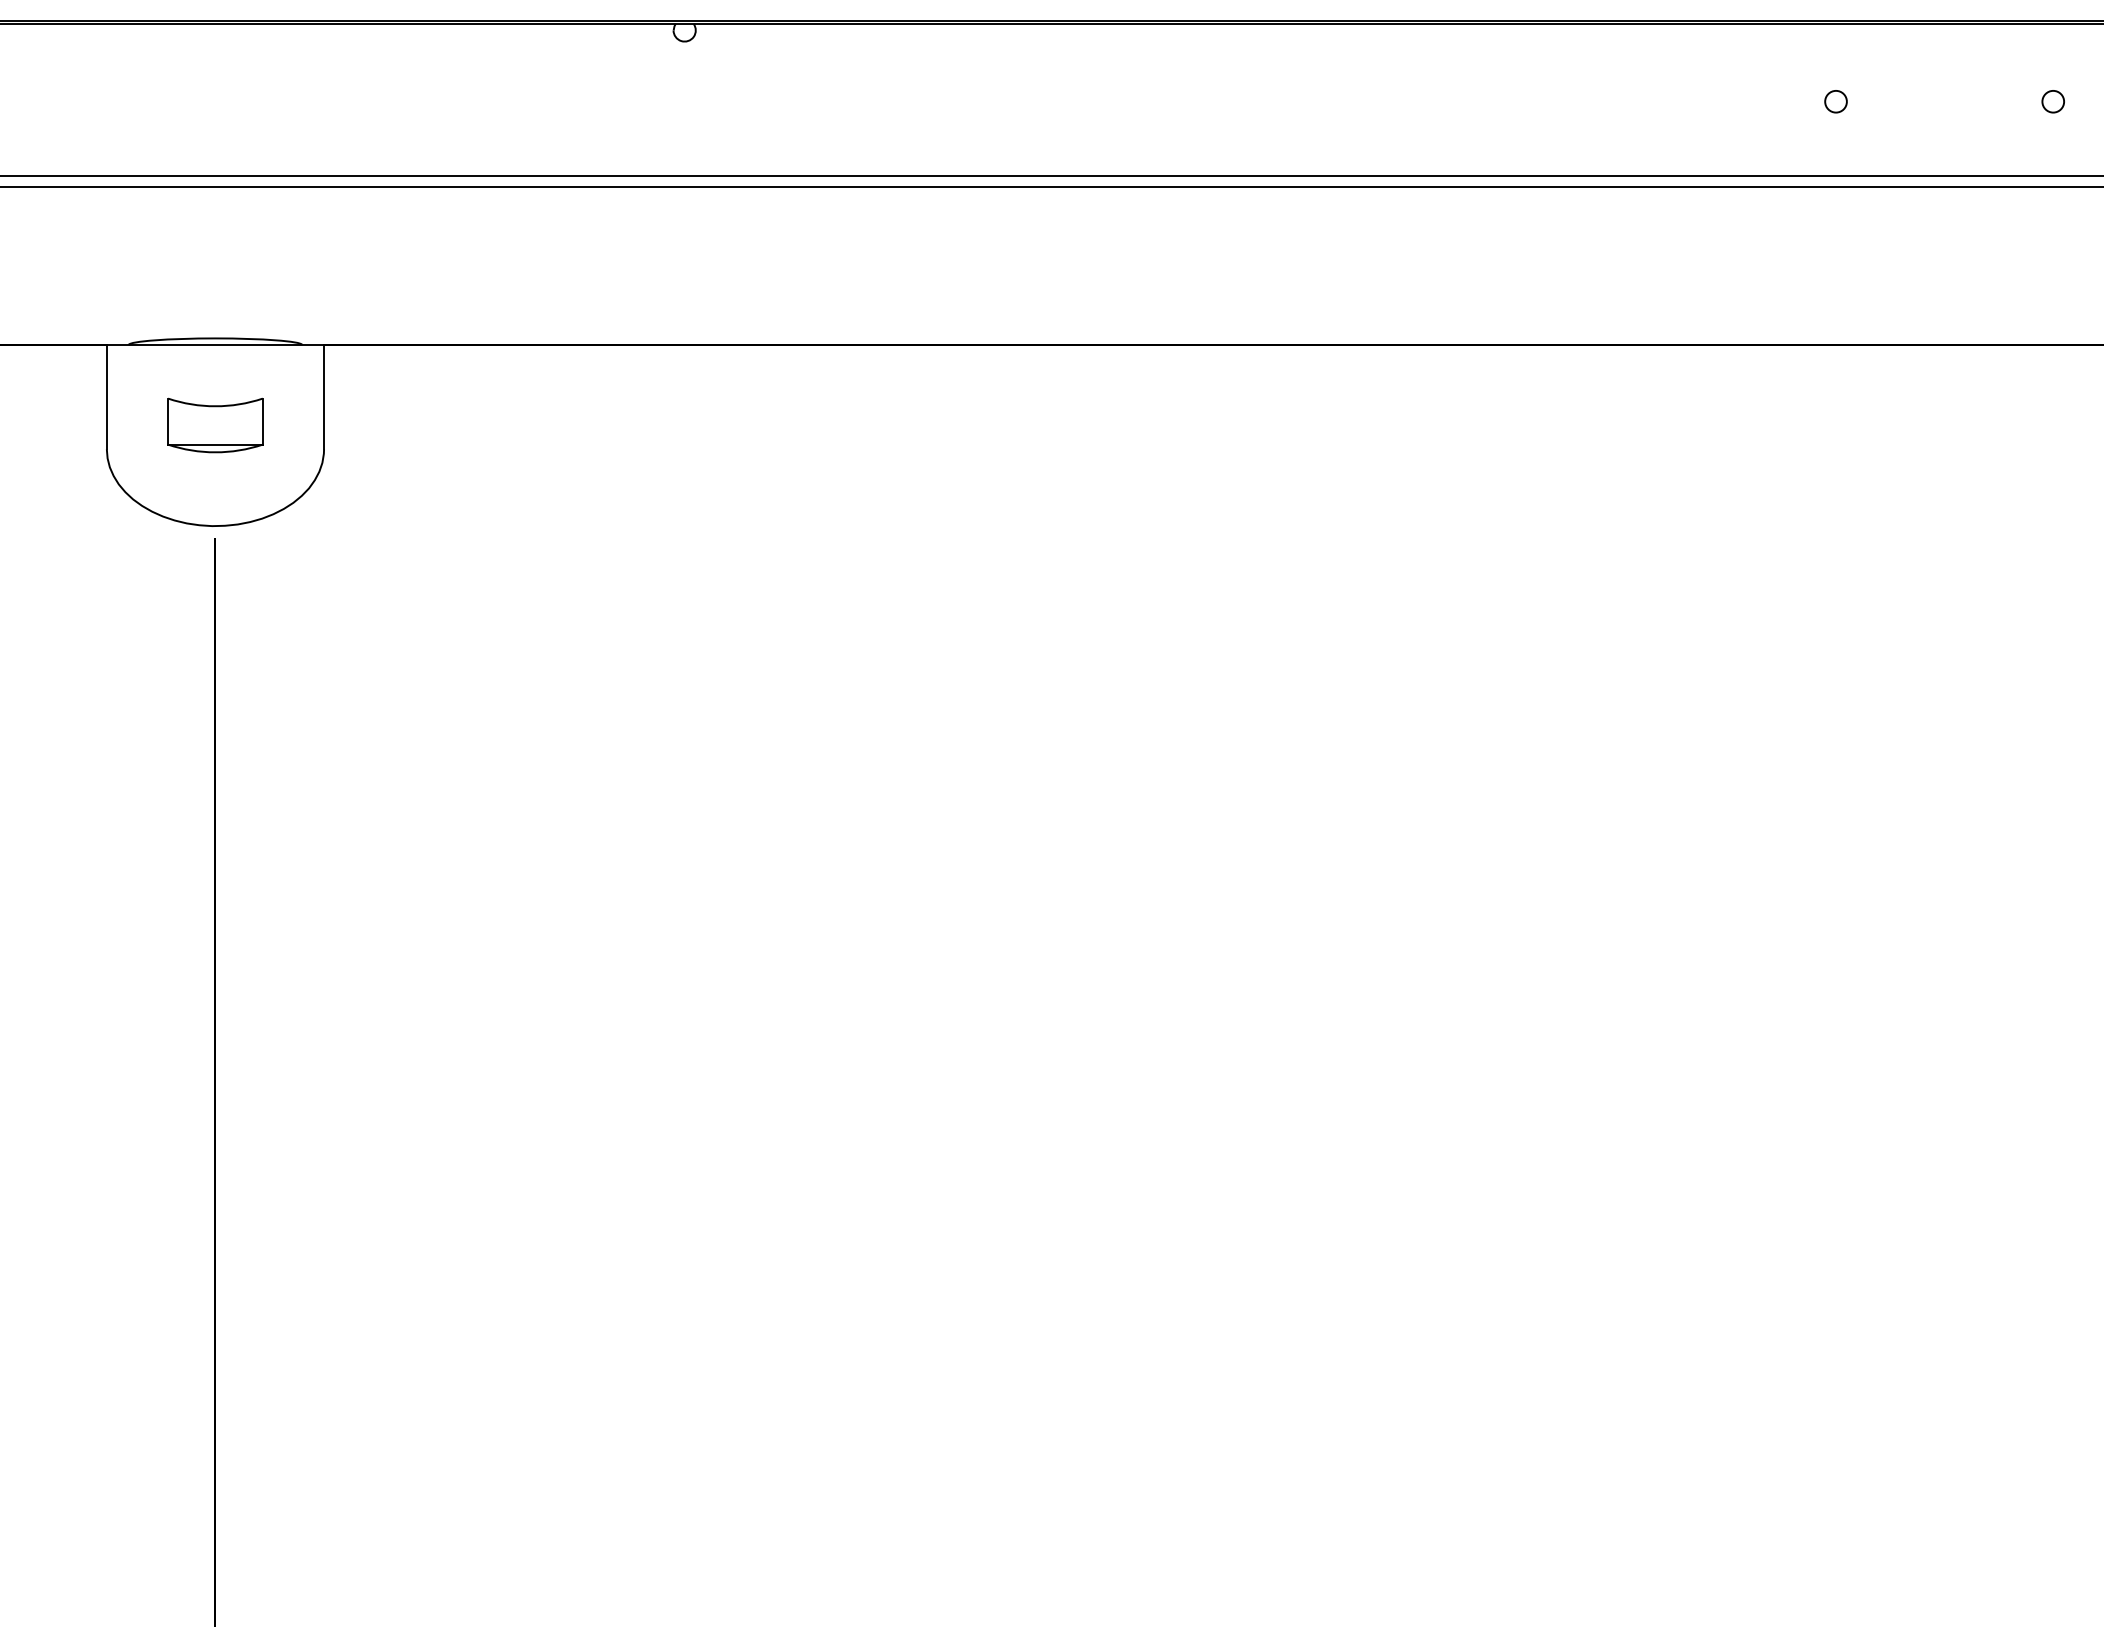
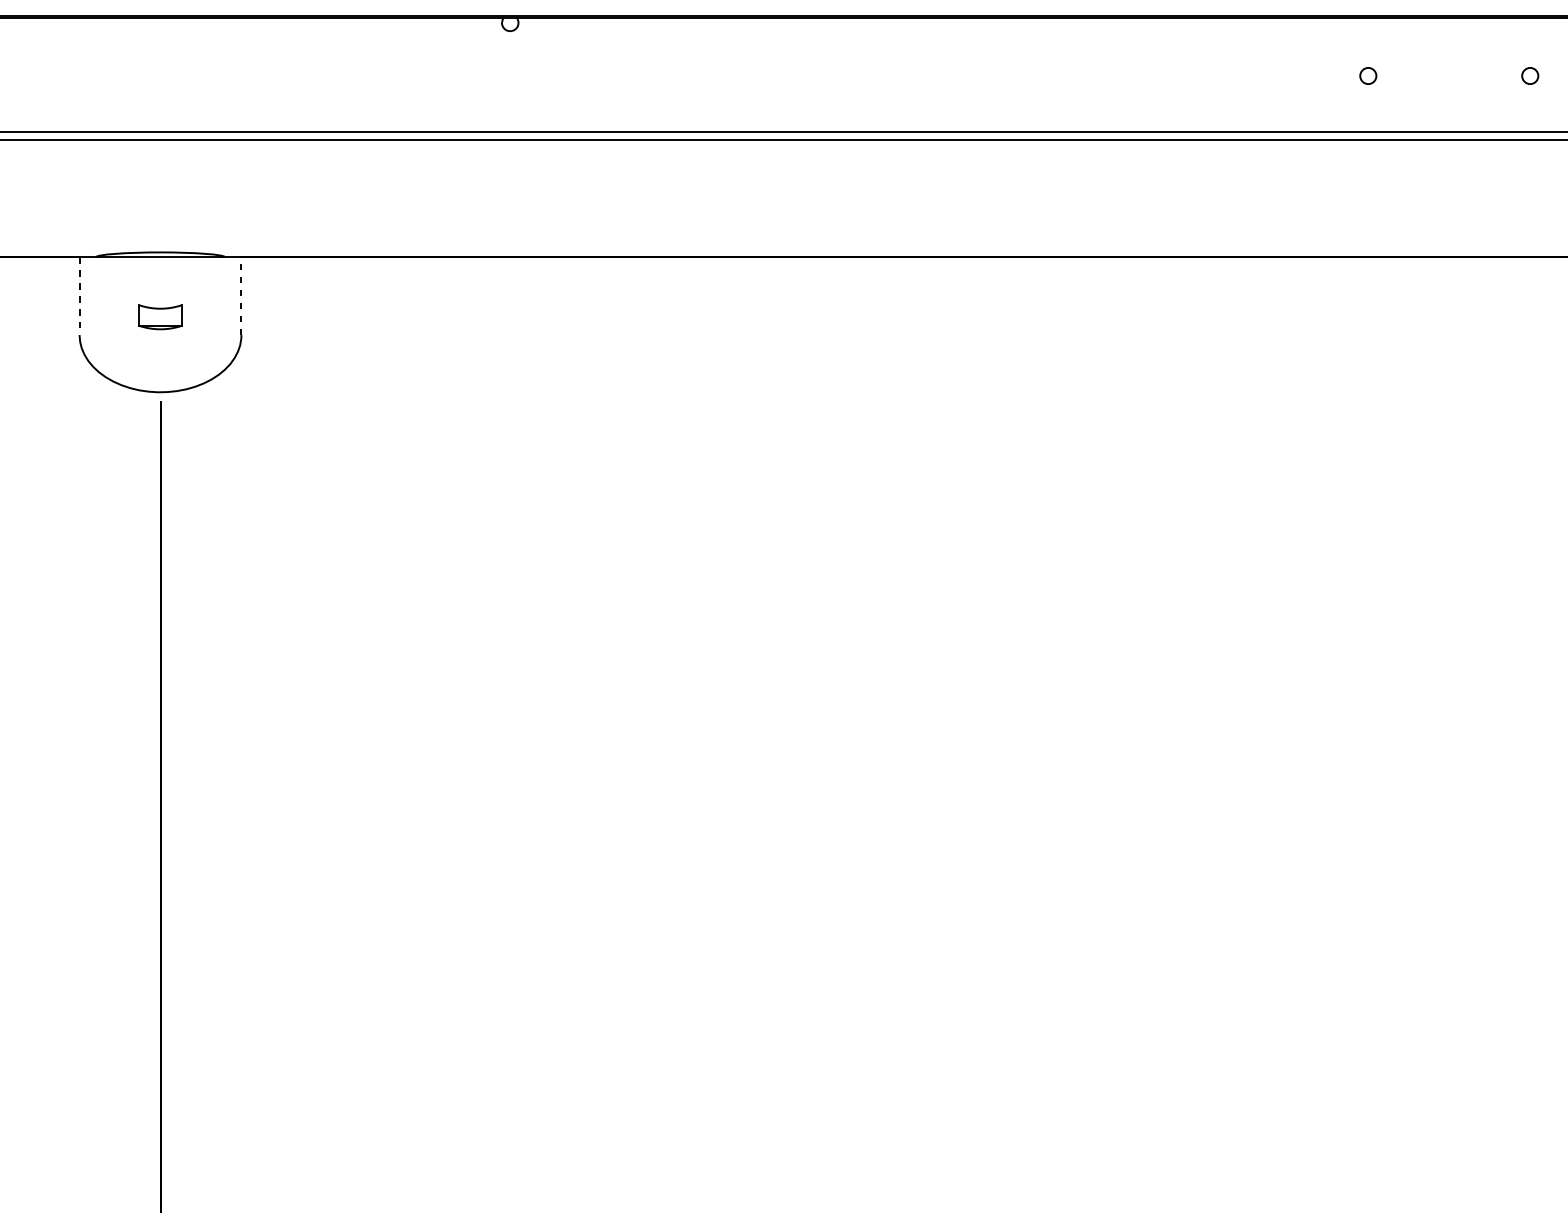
line: (324, 396) -> (241, 295), solid -> dashed
line: (106, 397) -> (79, 296), solid -> dashed
part: (215, 425) -> (160, 317), size x0.6

